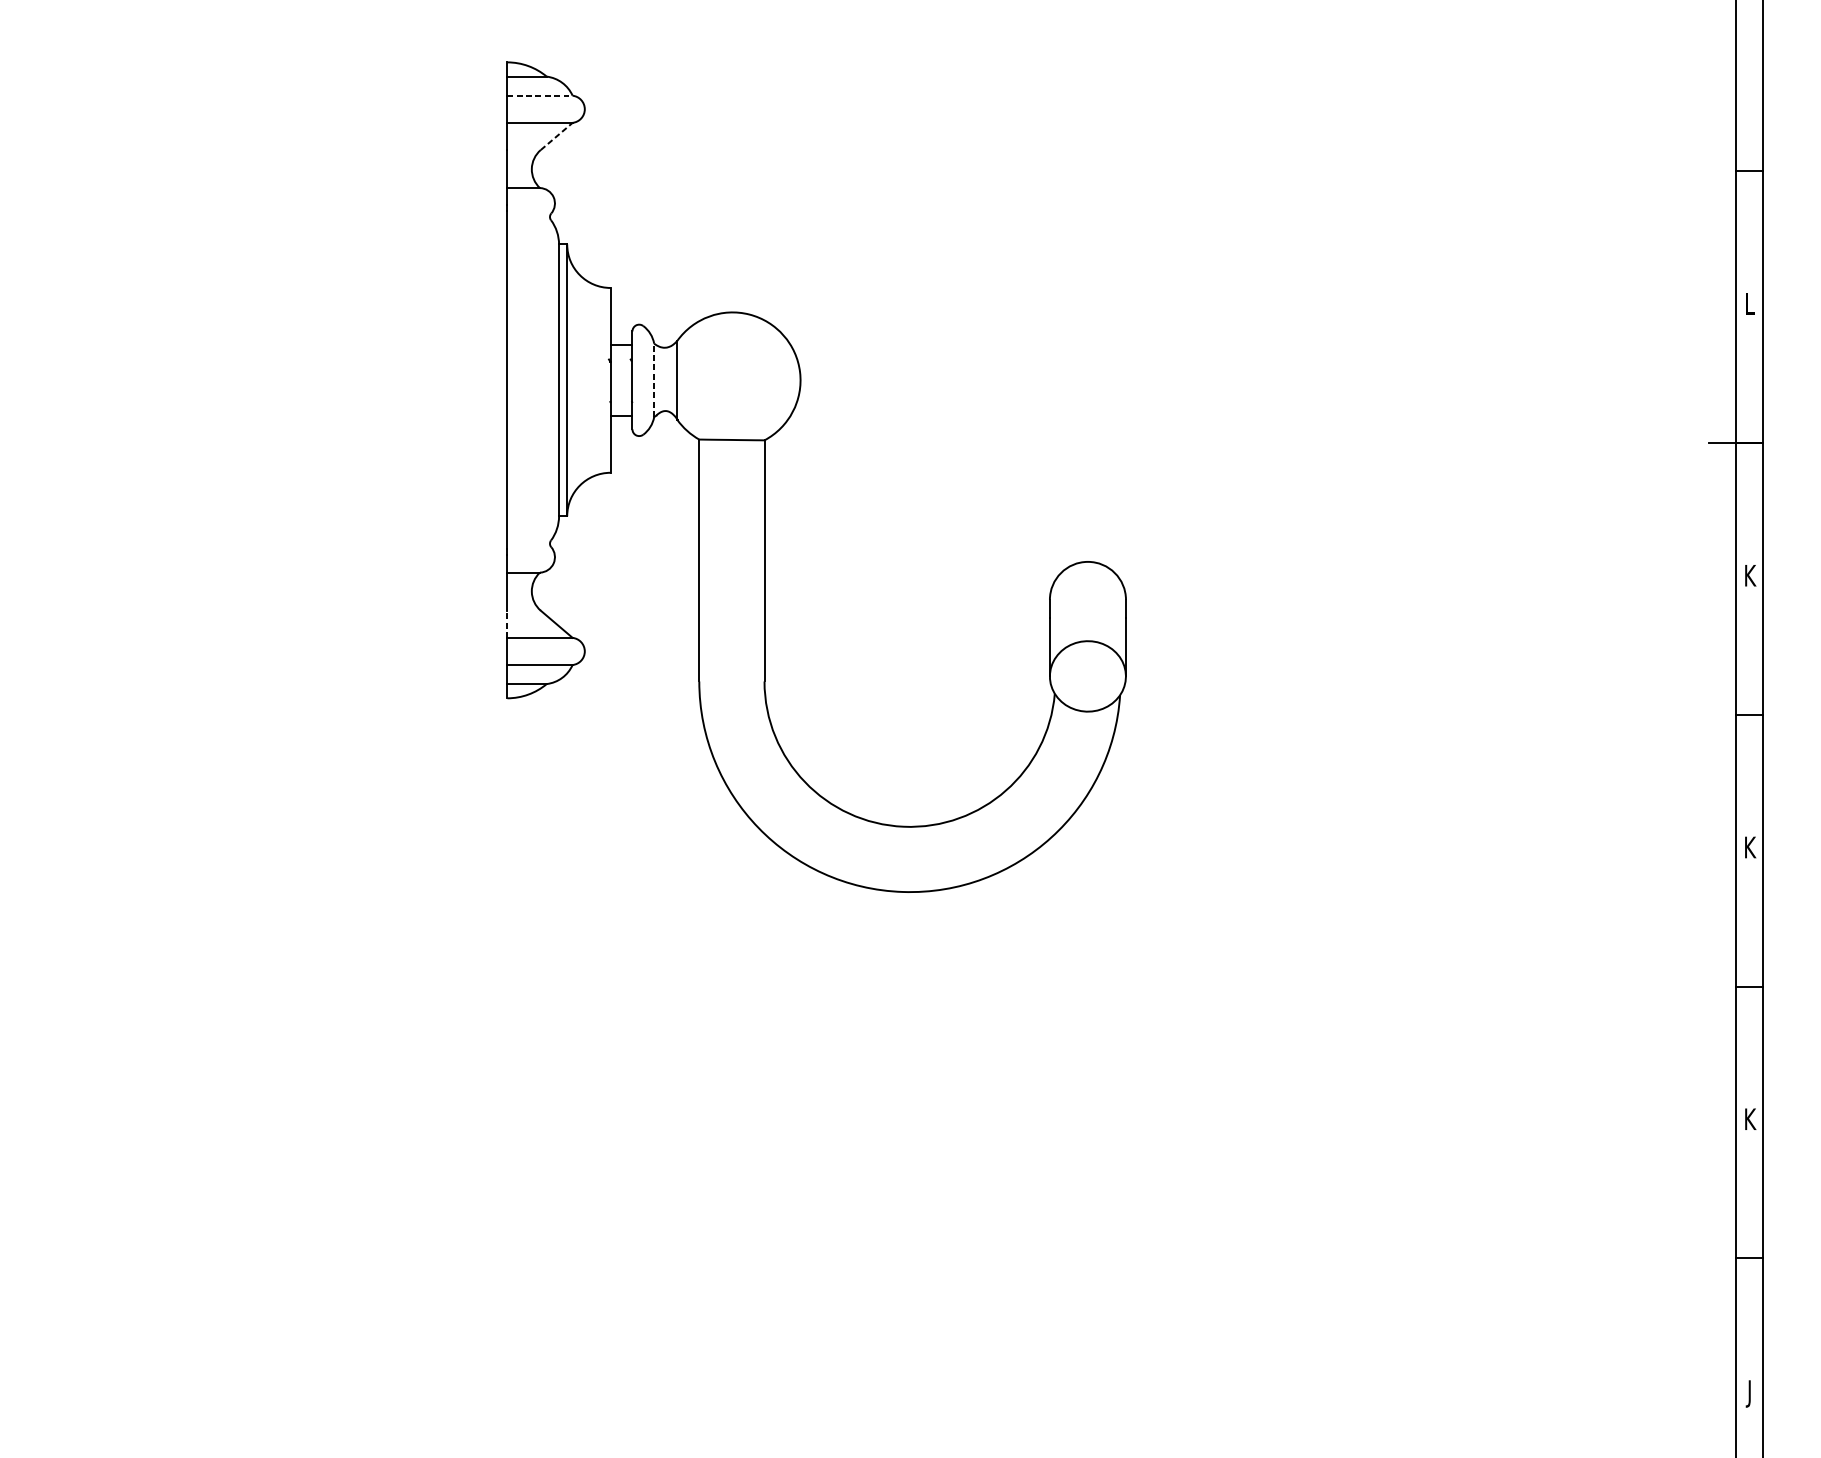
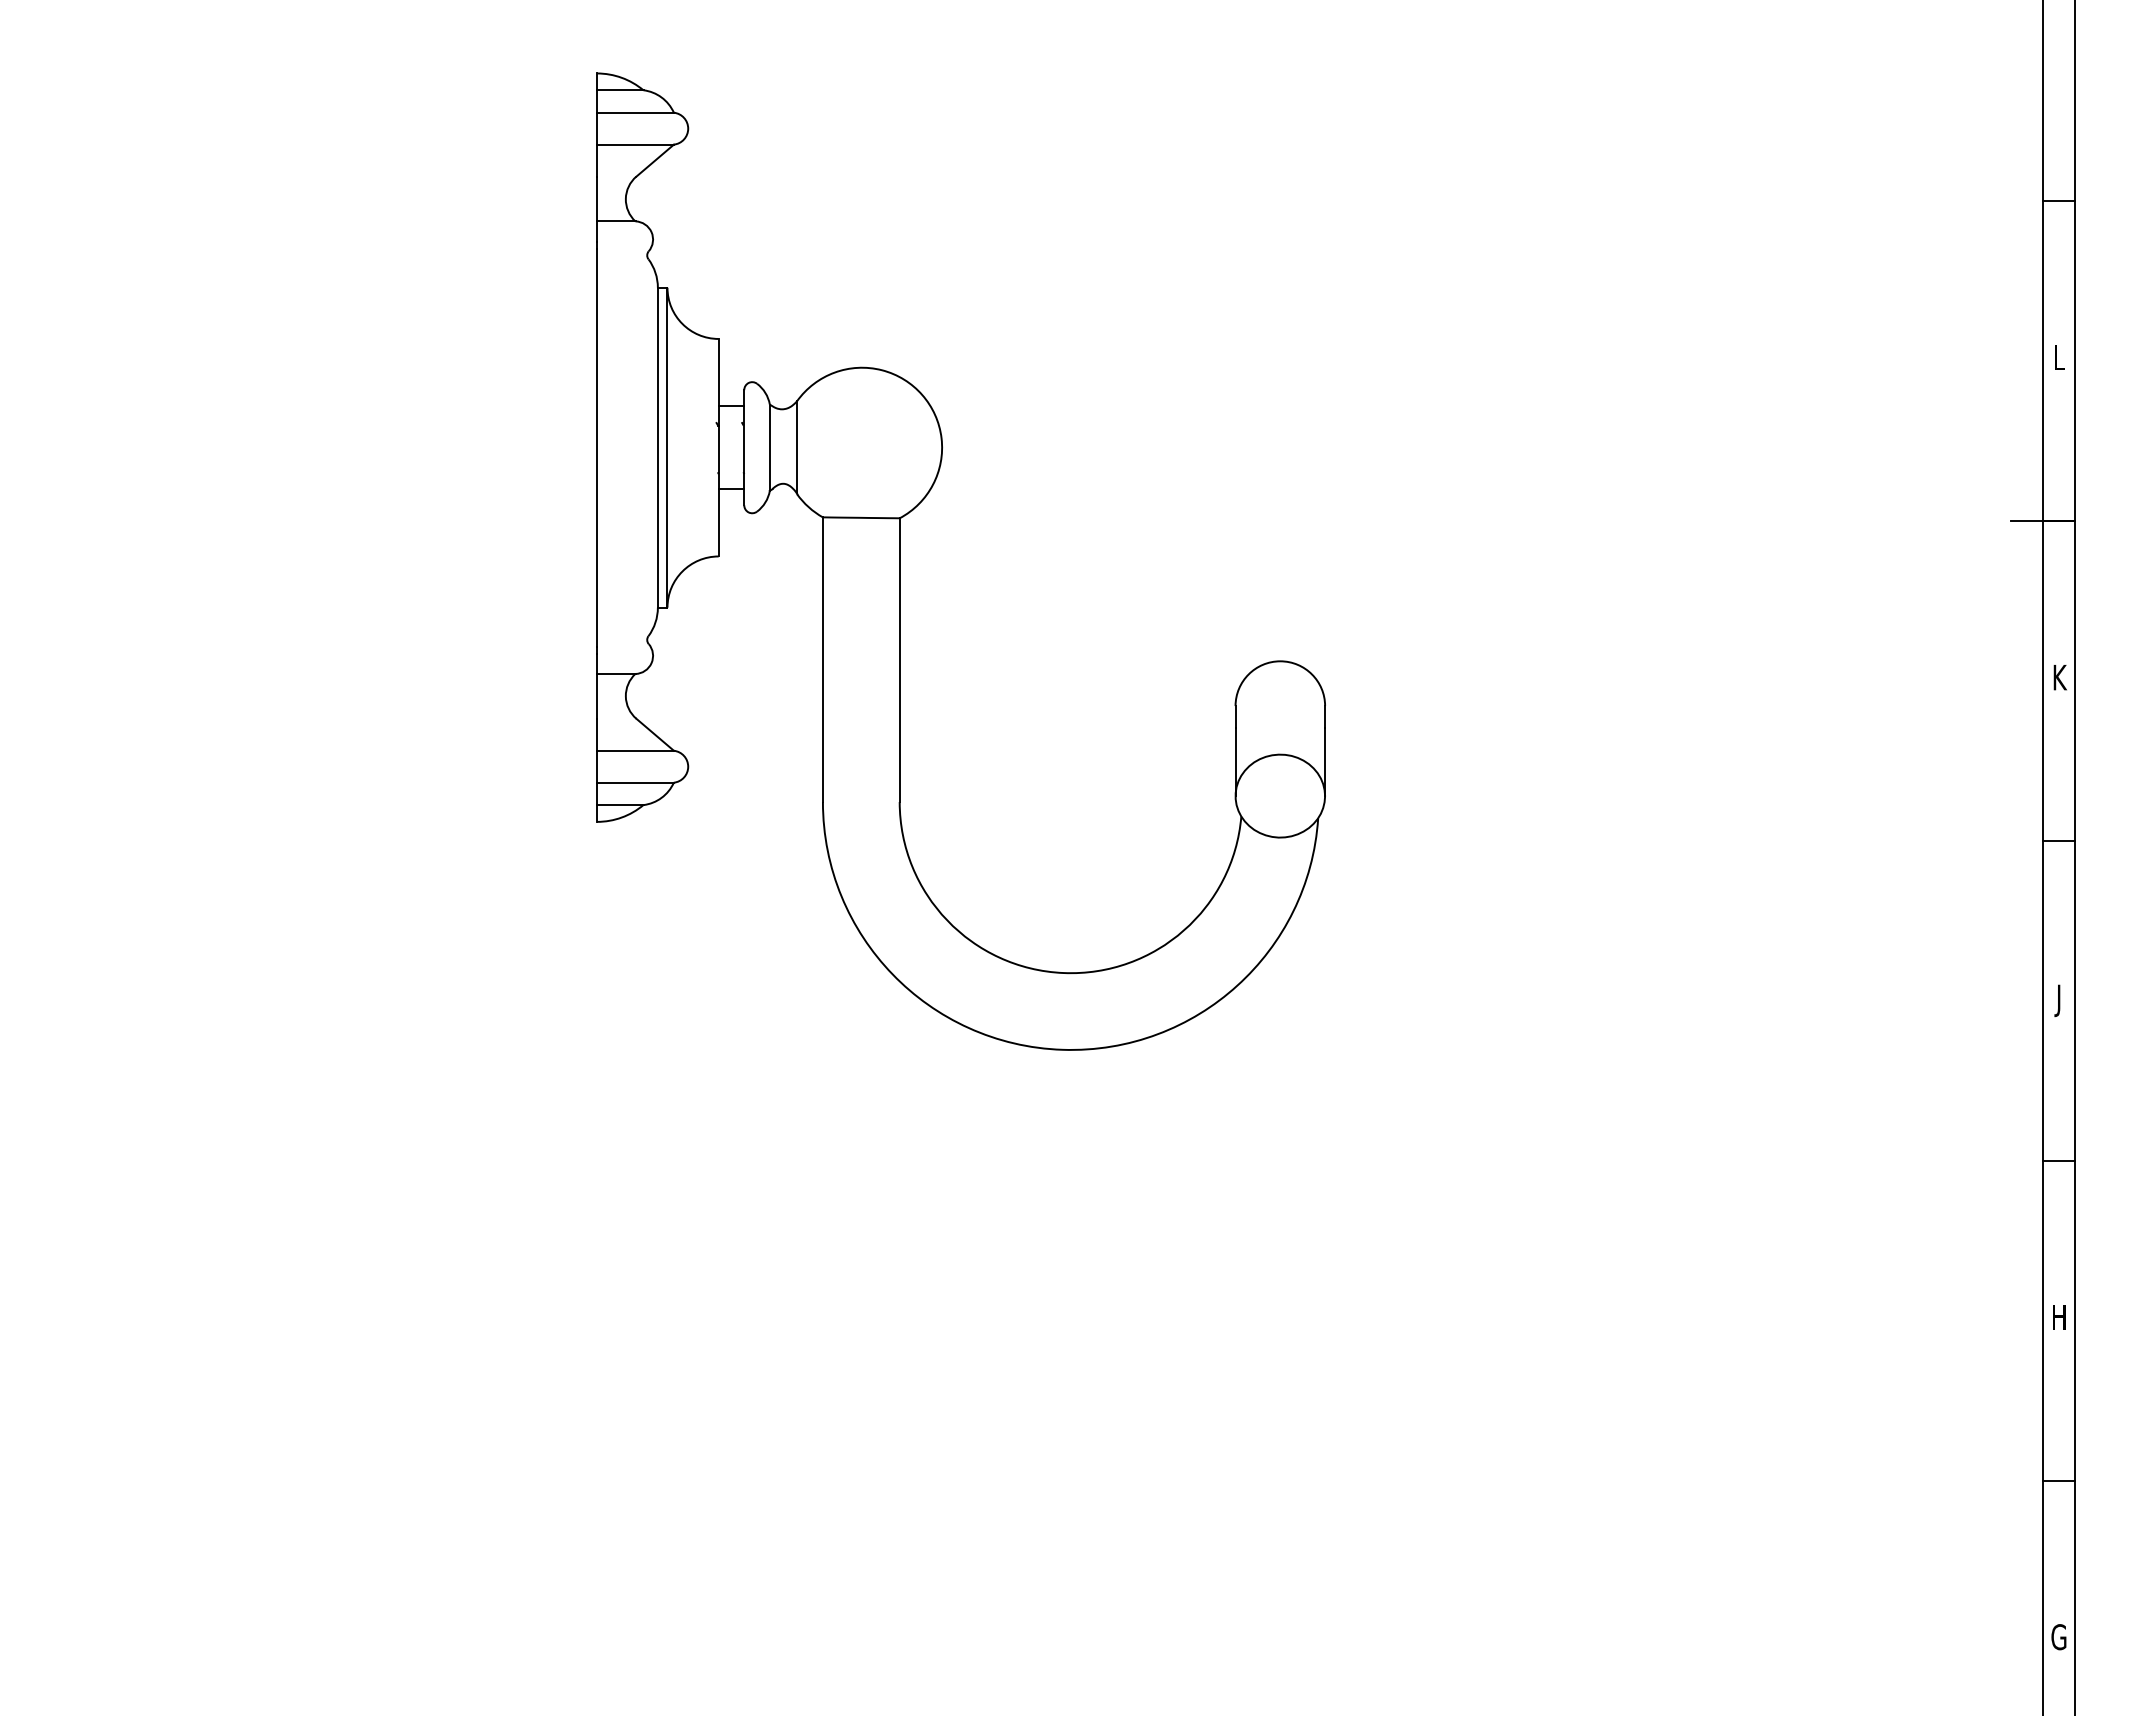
line: (540, 95) -> (636, 112), dashed -> solid
line: (557, 136) -> (655, 160), dashed -> solid
line: (653, 380) -> (769, 447), dashed -> solid
line: (507, 624) -> (597, 734), dashed -> solid
text: (1750, 850) -> (2059, 1000), K -> J
text: (1750, 1118) -> (2060, 1316), K -> H
text: (1749, 1393) -> (2058, 1640), J -> G

